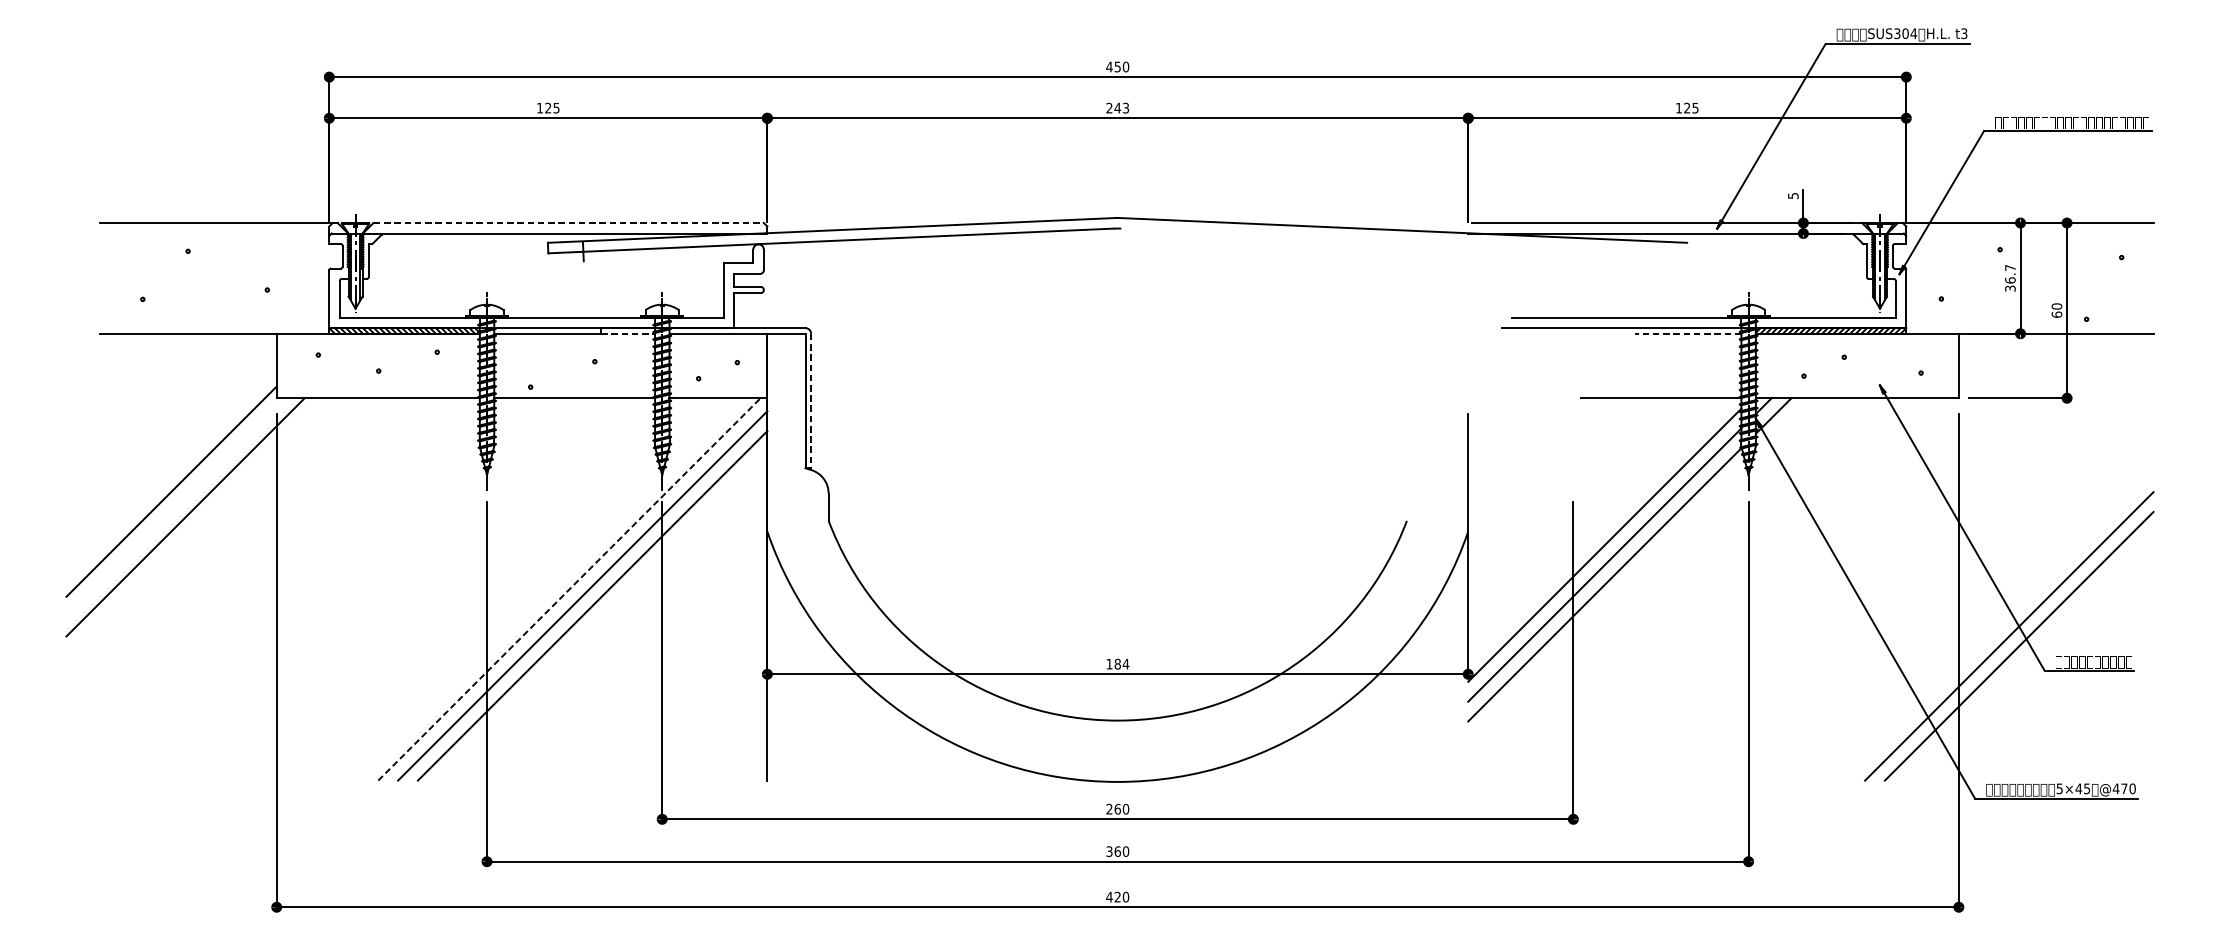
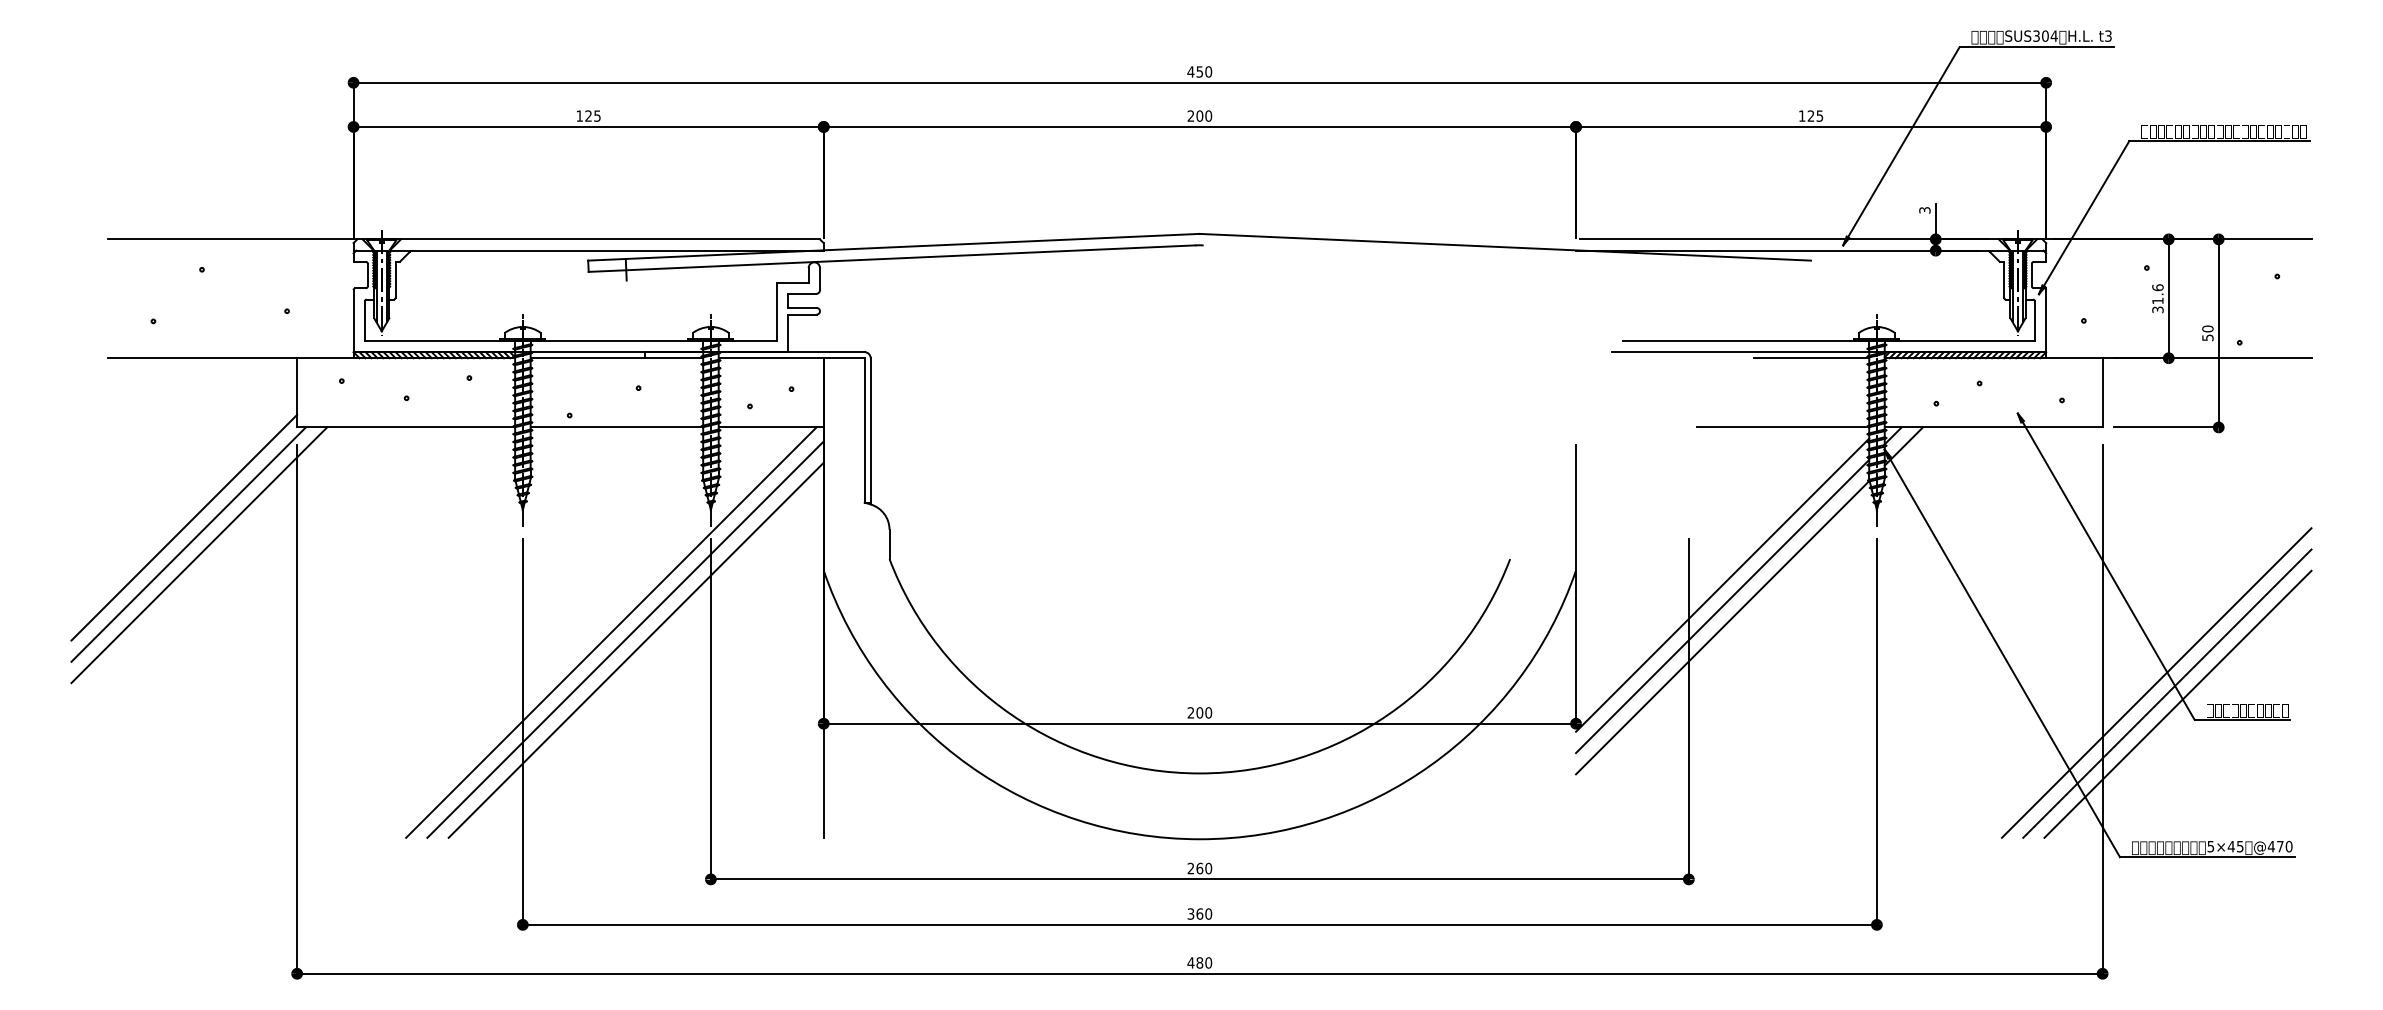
text: (1122, 107) -> (1204, 115), 243 -> 200
text: (1792, 196) -> (1924, 210), 5 -> 3
line: (549, 223) -> (589, 239), dashed -> solid
text: (2010, 274) -> (2157, 294), 36.7 -> 31.6
text: (2056, 314) -> (2207, 337), 60 -> 50
line: (628, 334) -> (674, 358), dashed -> solid
line: (1687, 334) -> (1811, 358), dashed -> solid
line: (810, 401) -> (870, 430), dashed -> solid
line: (175, 507) -> (188, 544), added
line: (569, 589) -> (611, 632), dashed -> solid
line: (2028, 655) -> (2177, 703), added
text: (1117, 663) -> (1199, 712), 184 -> 200
text: (1117, 896) -> (1199, 962), 420 -> 480

